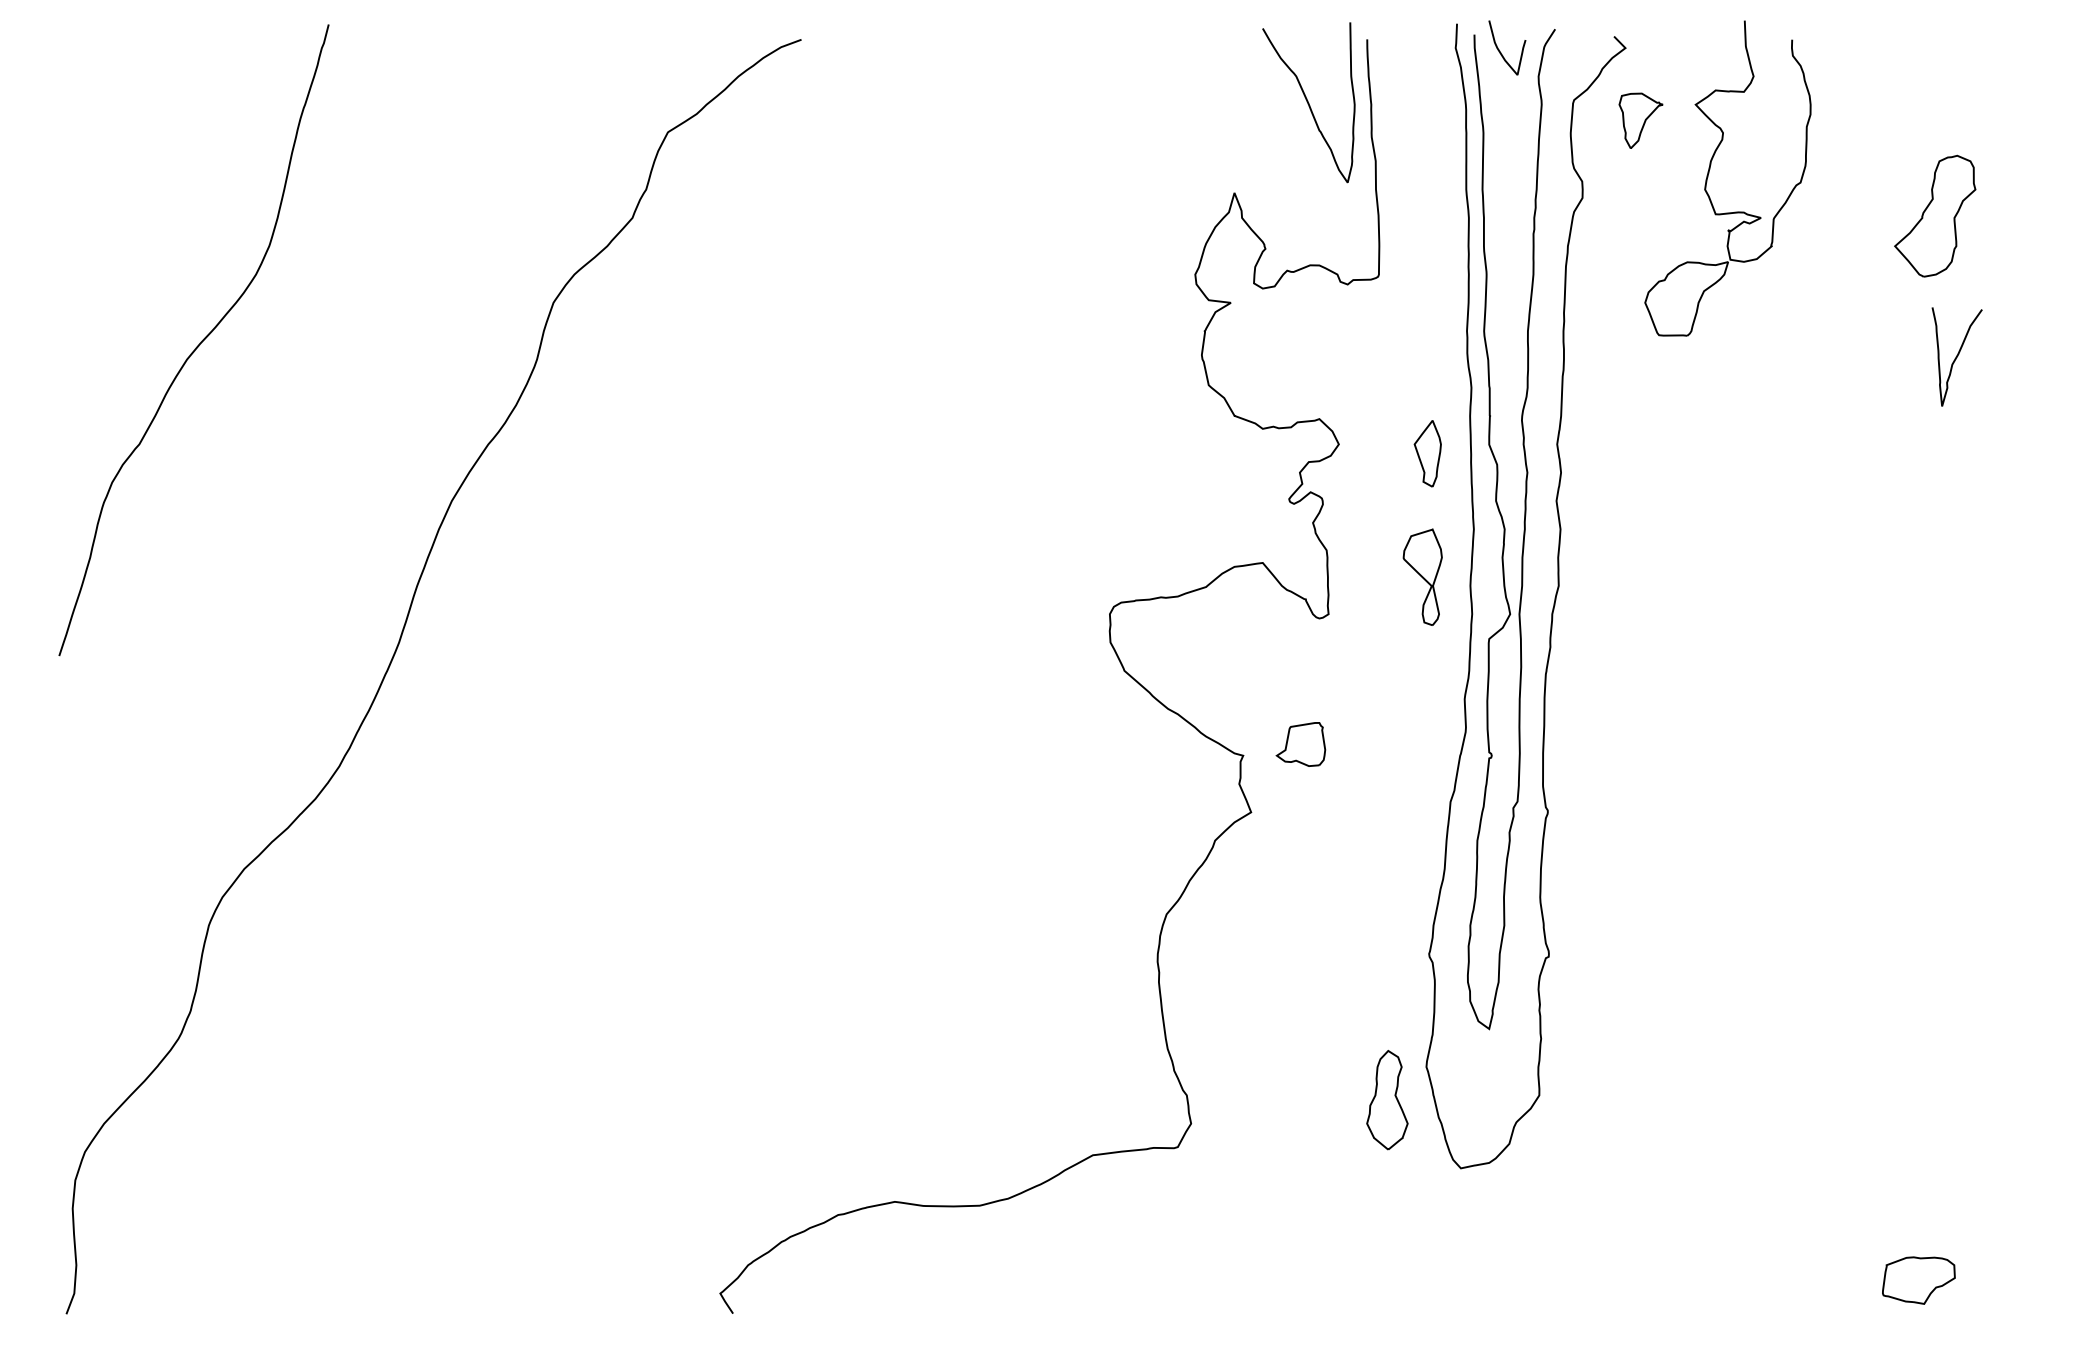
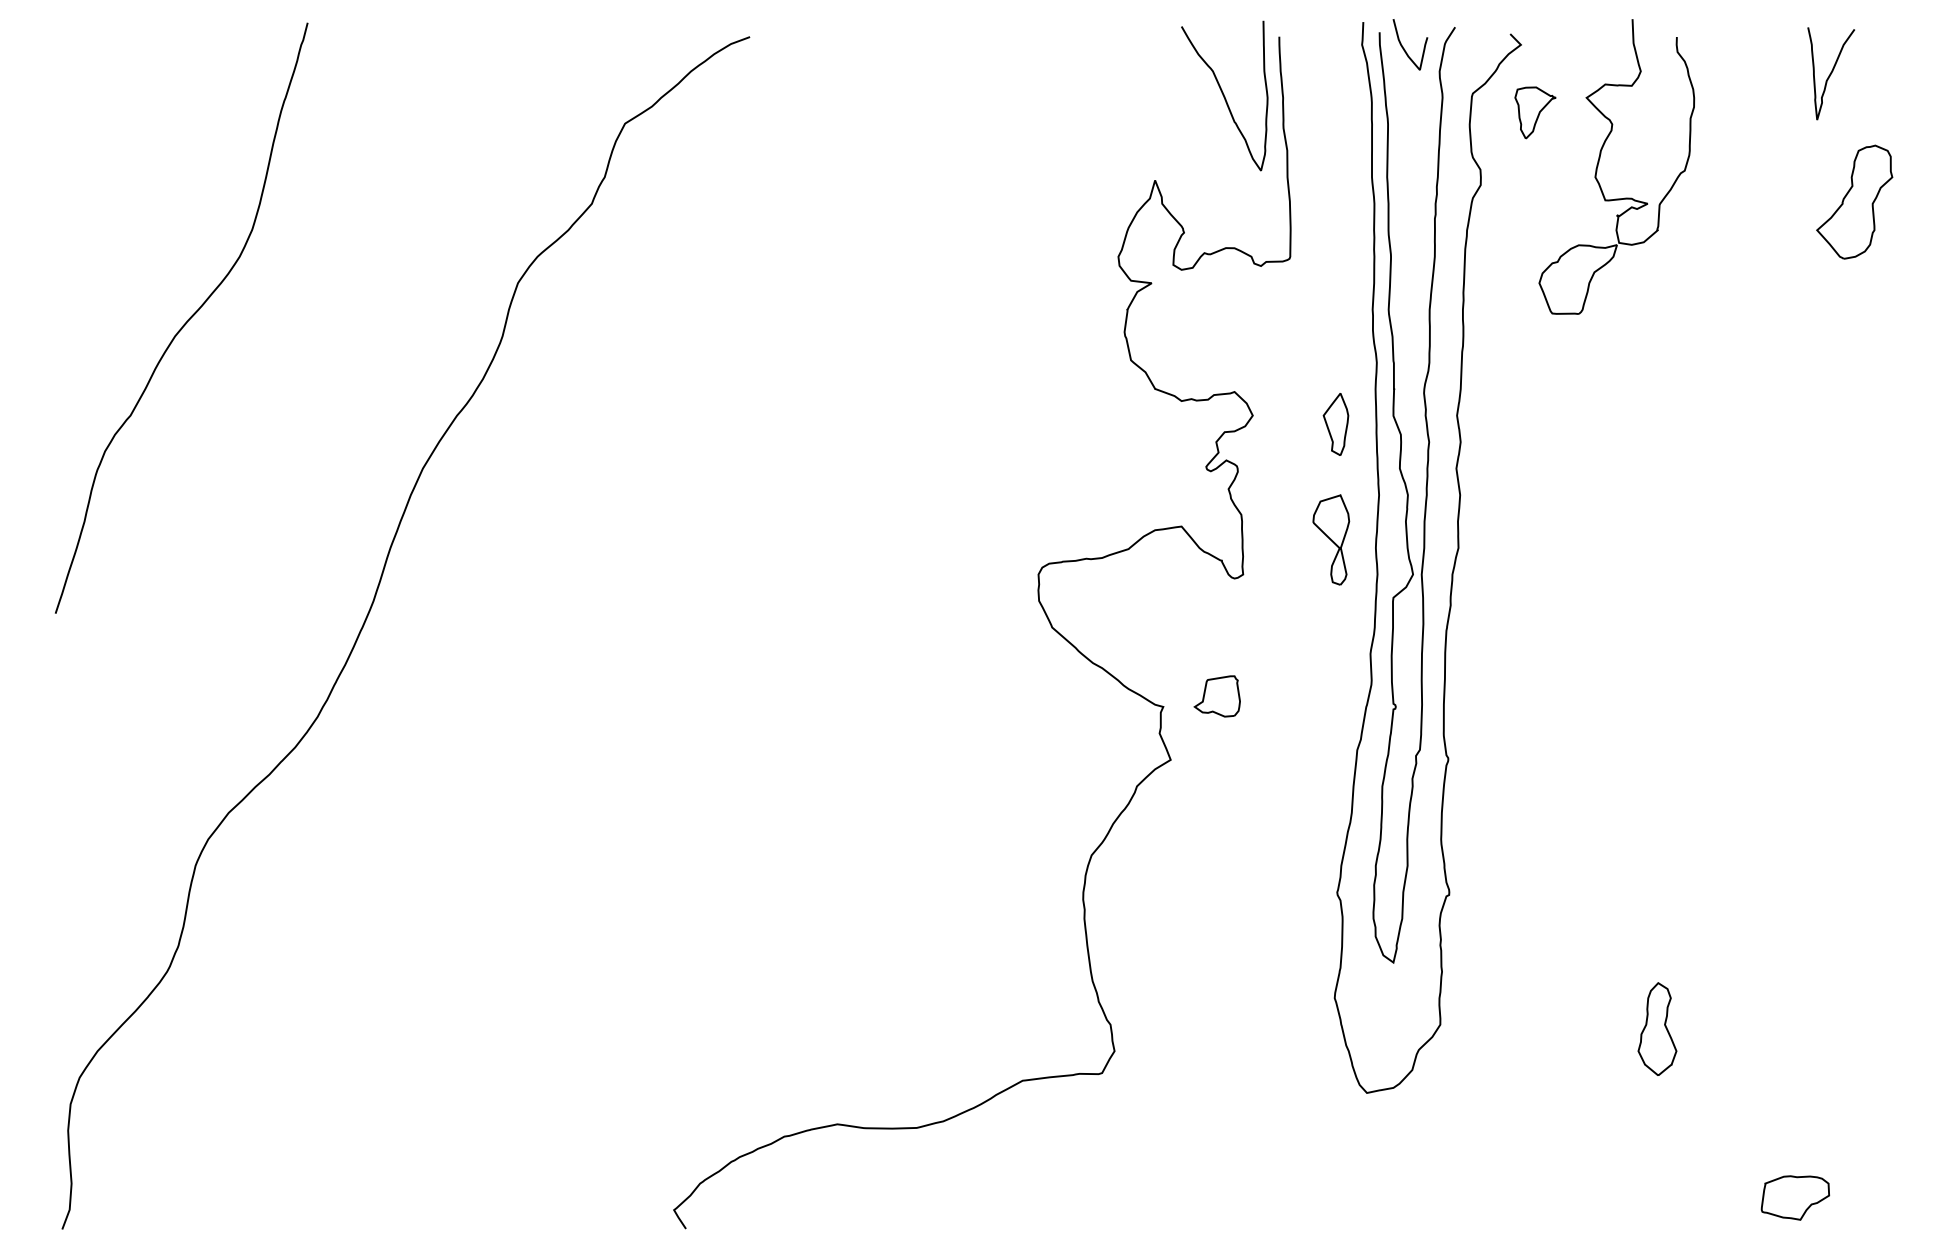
part: (1935, 215) -> (1854, 201), moved
curve: (1956, 356) -> (1830, 73), moved
part: (1387, 1100) -> (1657, 1029), moved

